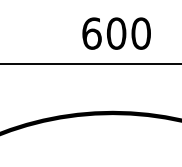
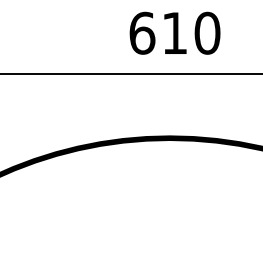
text: (116, 33) -> (174, 32), 600 -> 610

